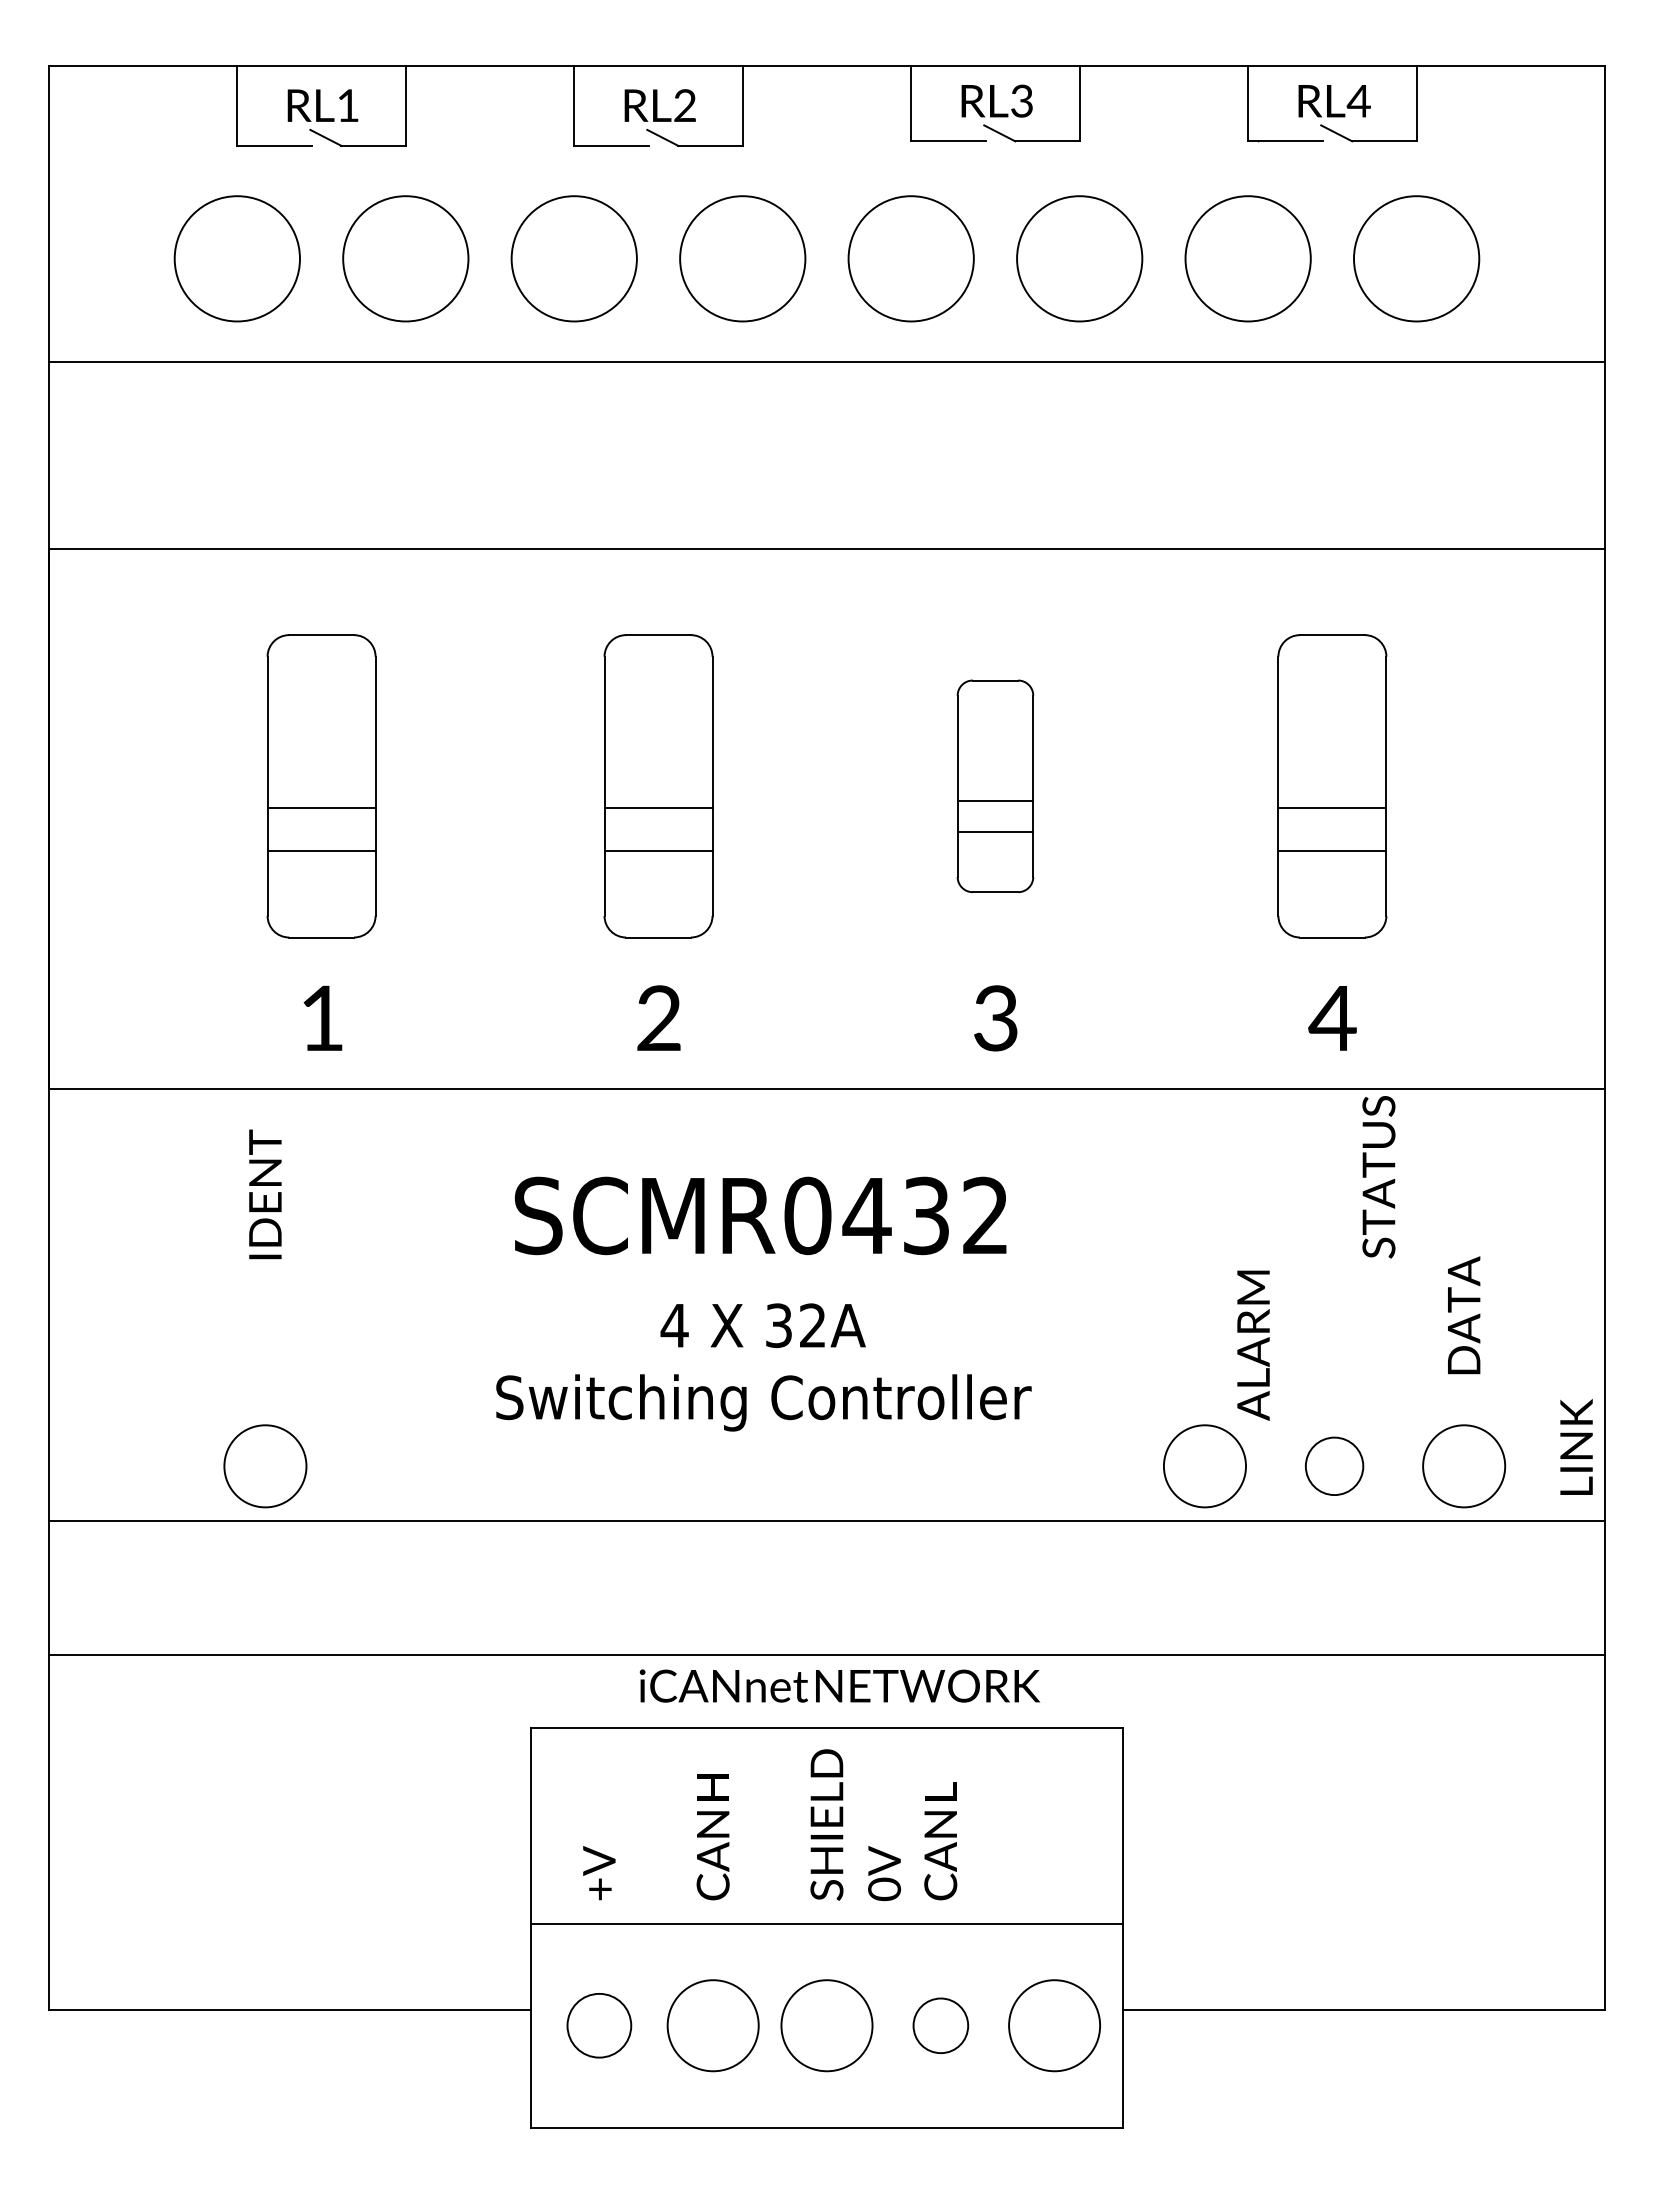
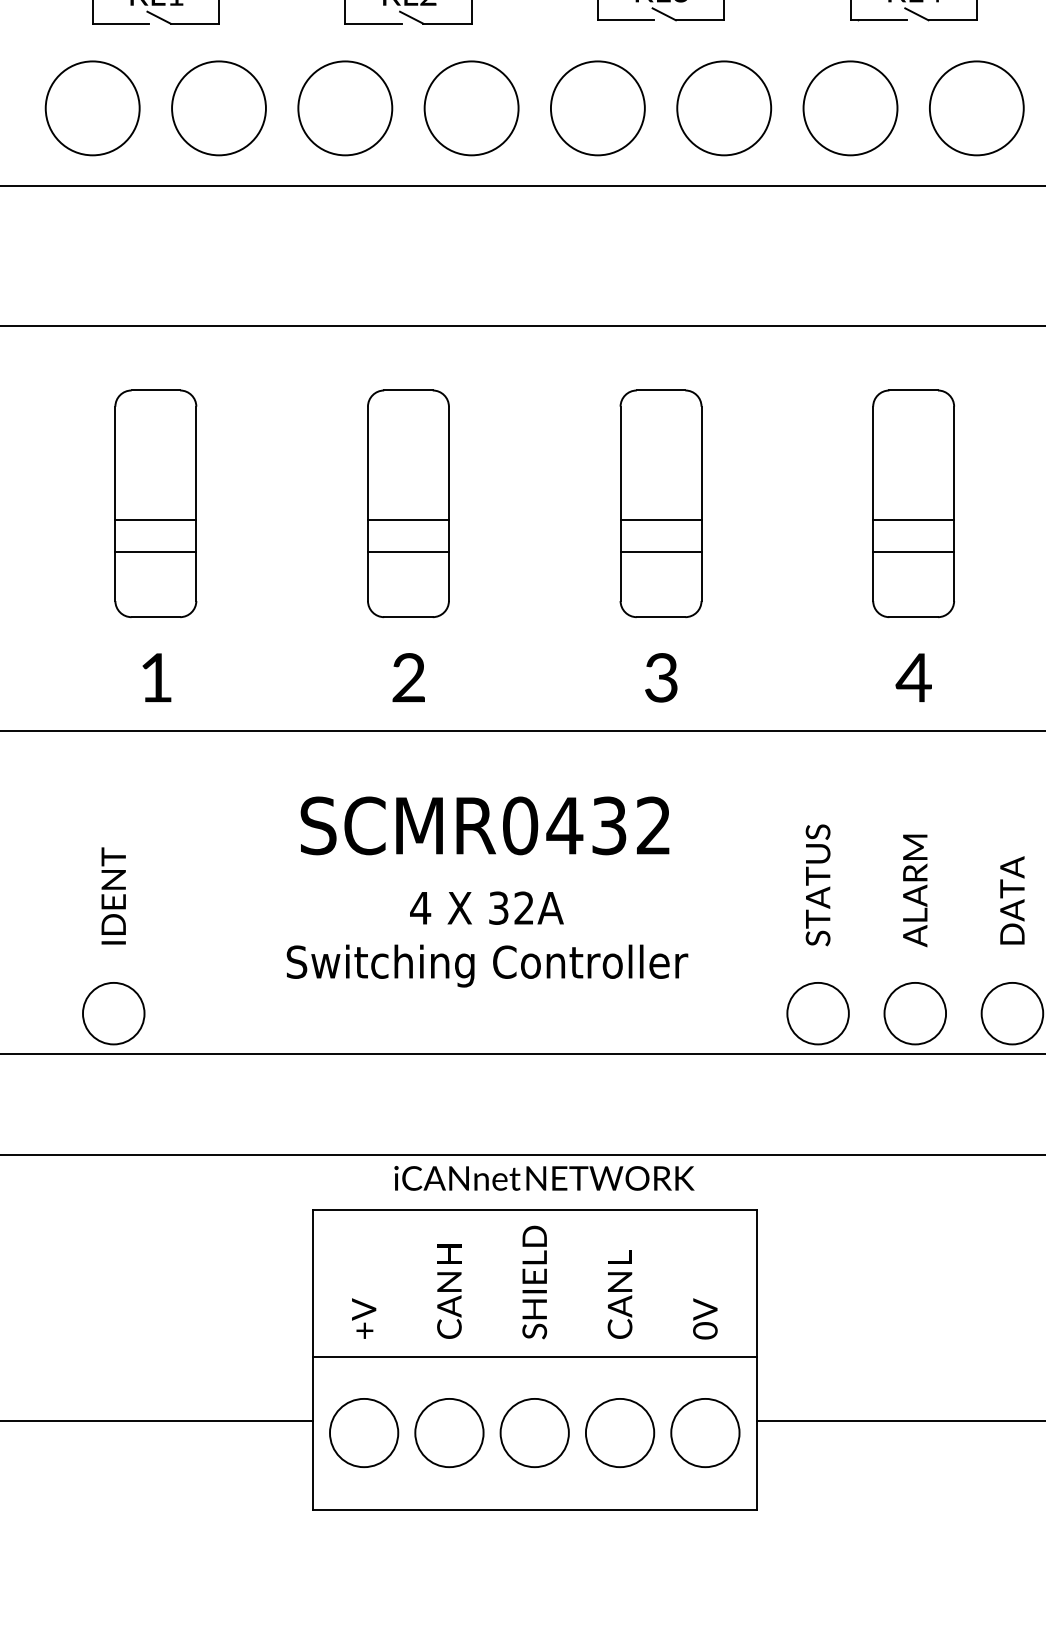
part: (995, 786) -> (661, 503), size x1.43
text: (1378, 1177) -> (817, 885), moved
text: (265, 1194) -> (113, 896), moved
text: (1253, 1345) -> (915, 890), moved
circle: (1334, 1466) -> (915, 1013), size x1.43
text: (884, 1873) -> (705, 1318), moved
circle: (598, 2025) -> (363, 1432), size x1.43
circle: (940, 2025) -> (619, 1432), size x1.67

